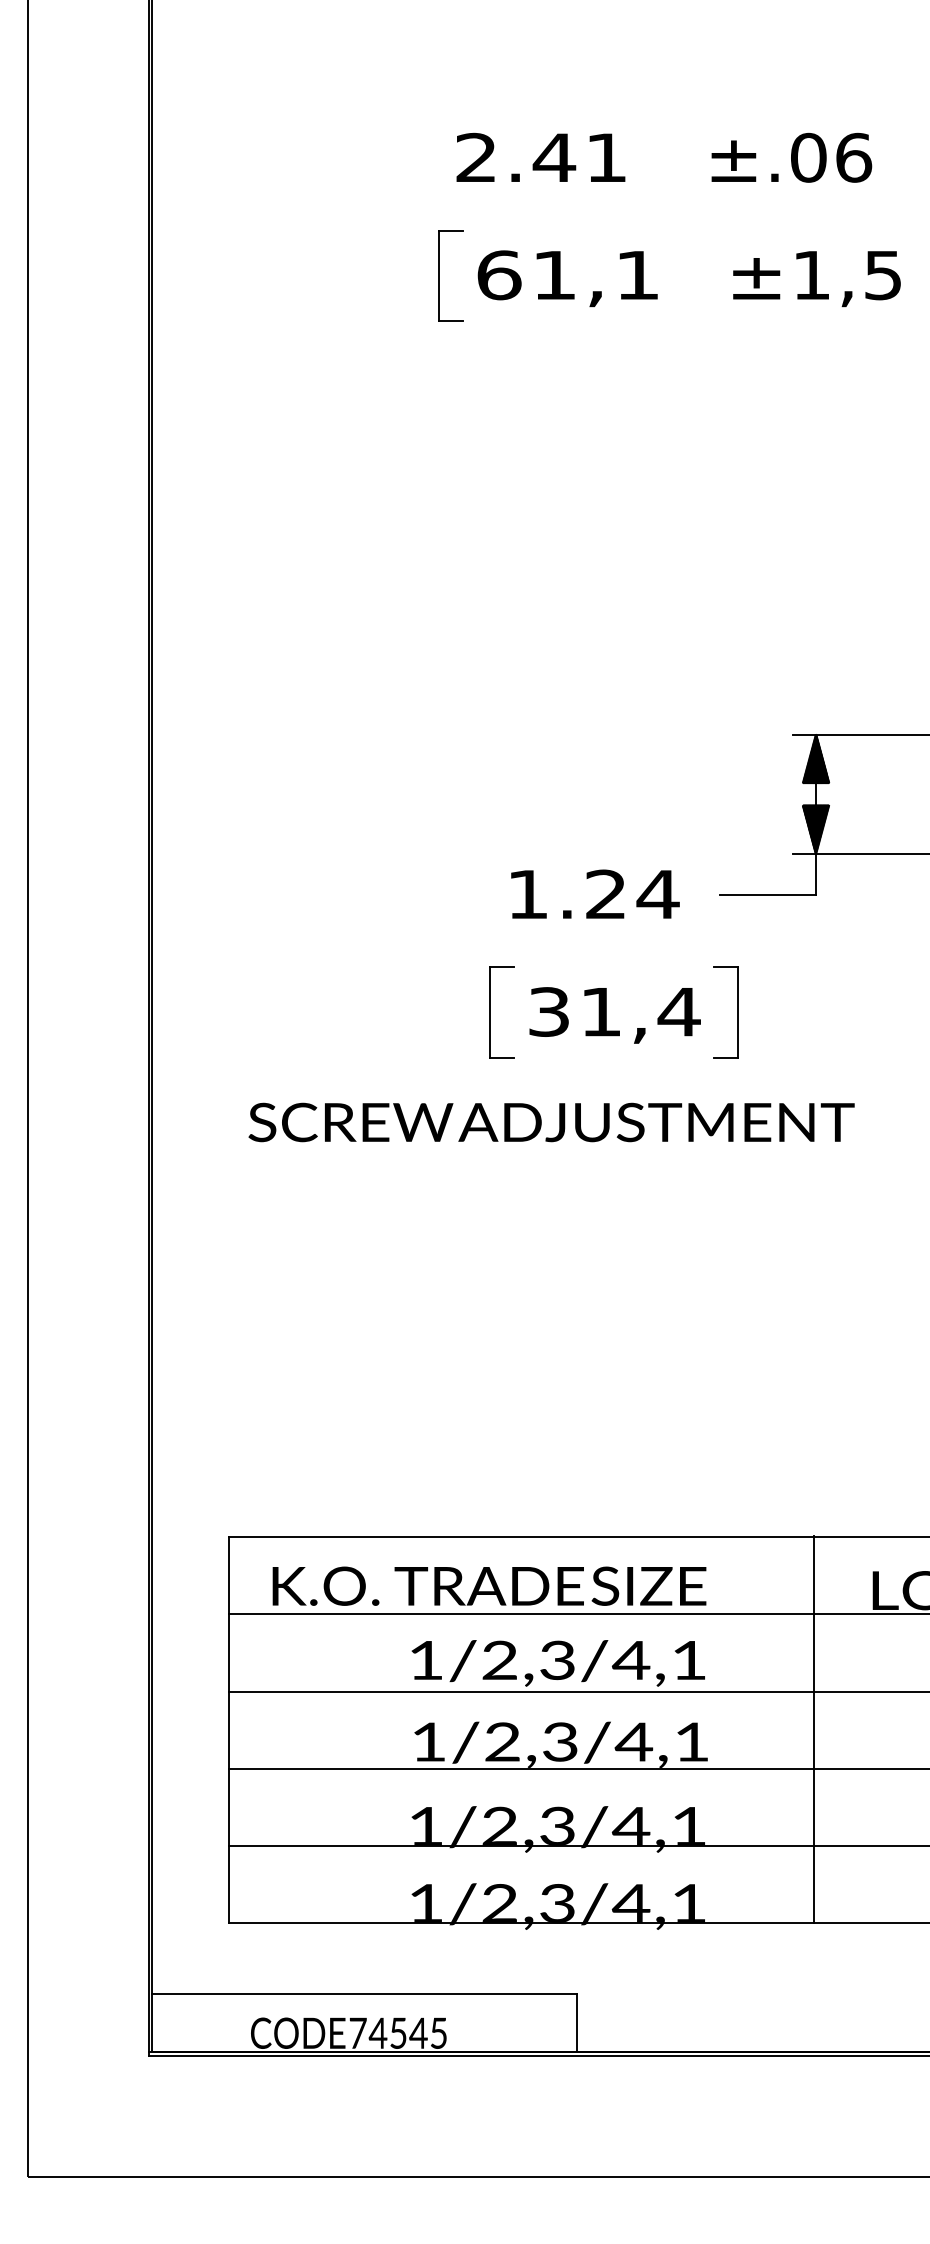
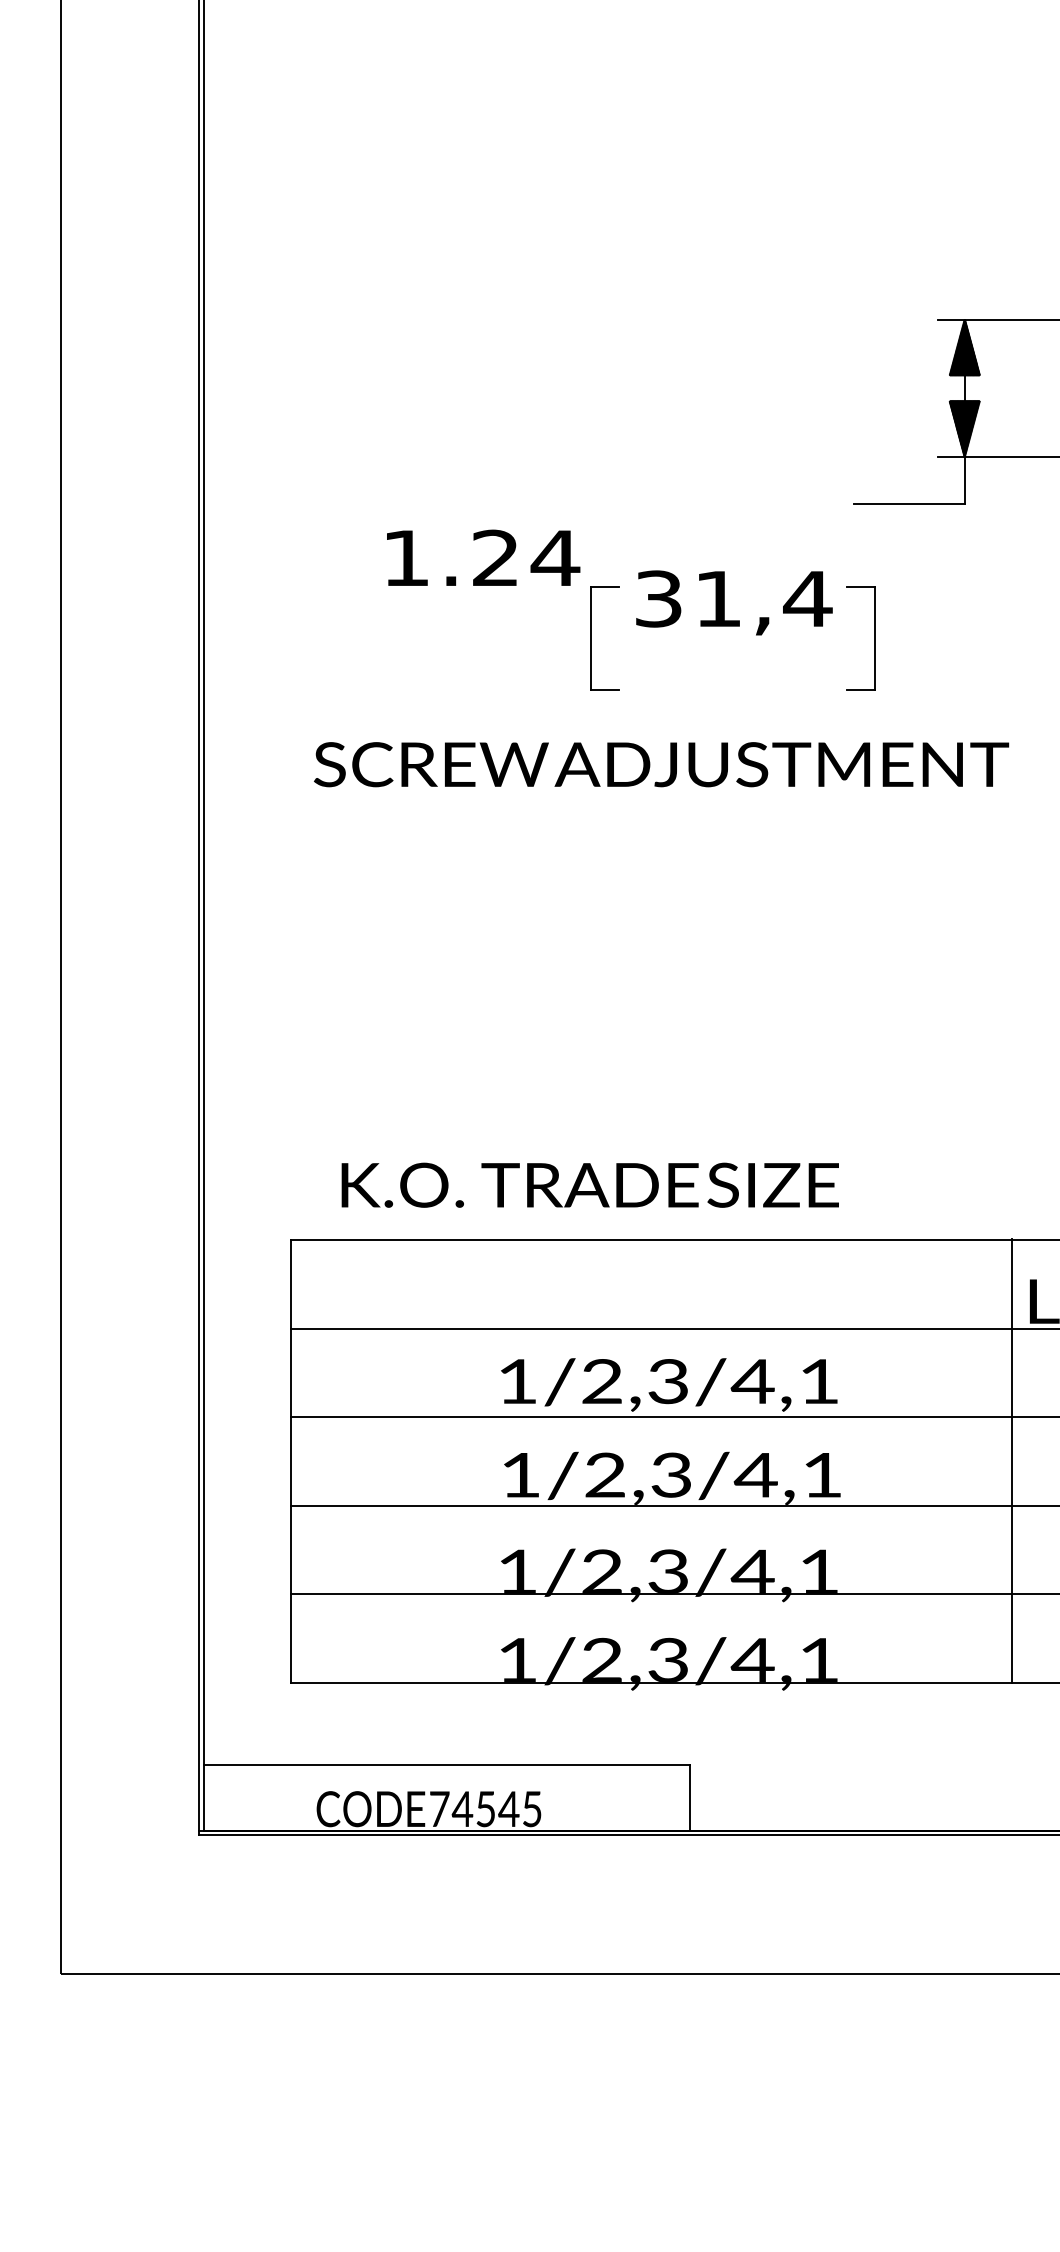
text: (595, 893) -> (483, 557), moved
text: (614, 1015) -> (733, 602), moved
text: (489, 1585) -> (590, 1184), moved
line: (814, 1729) -> (1012, 1460), moved

